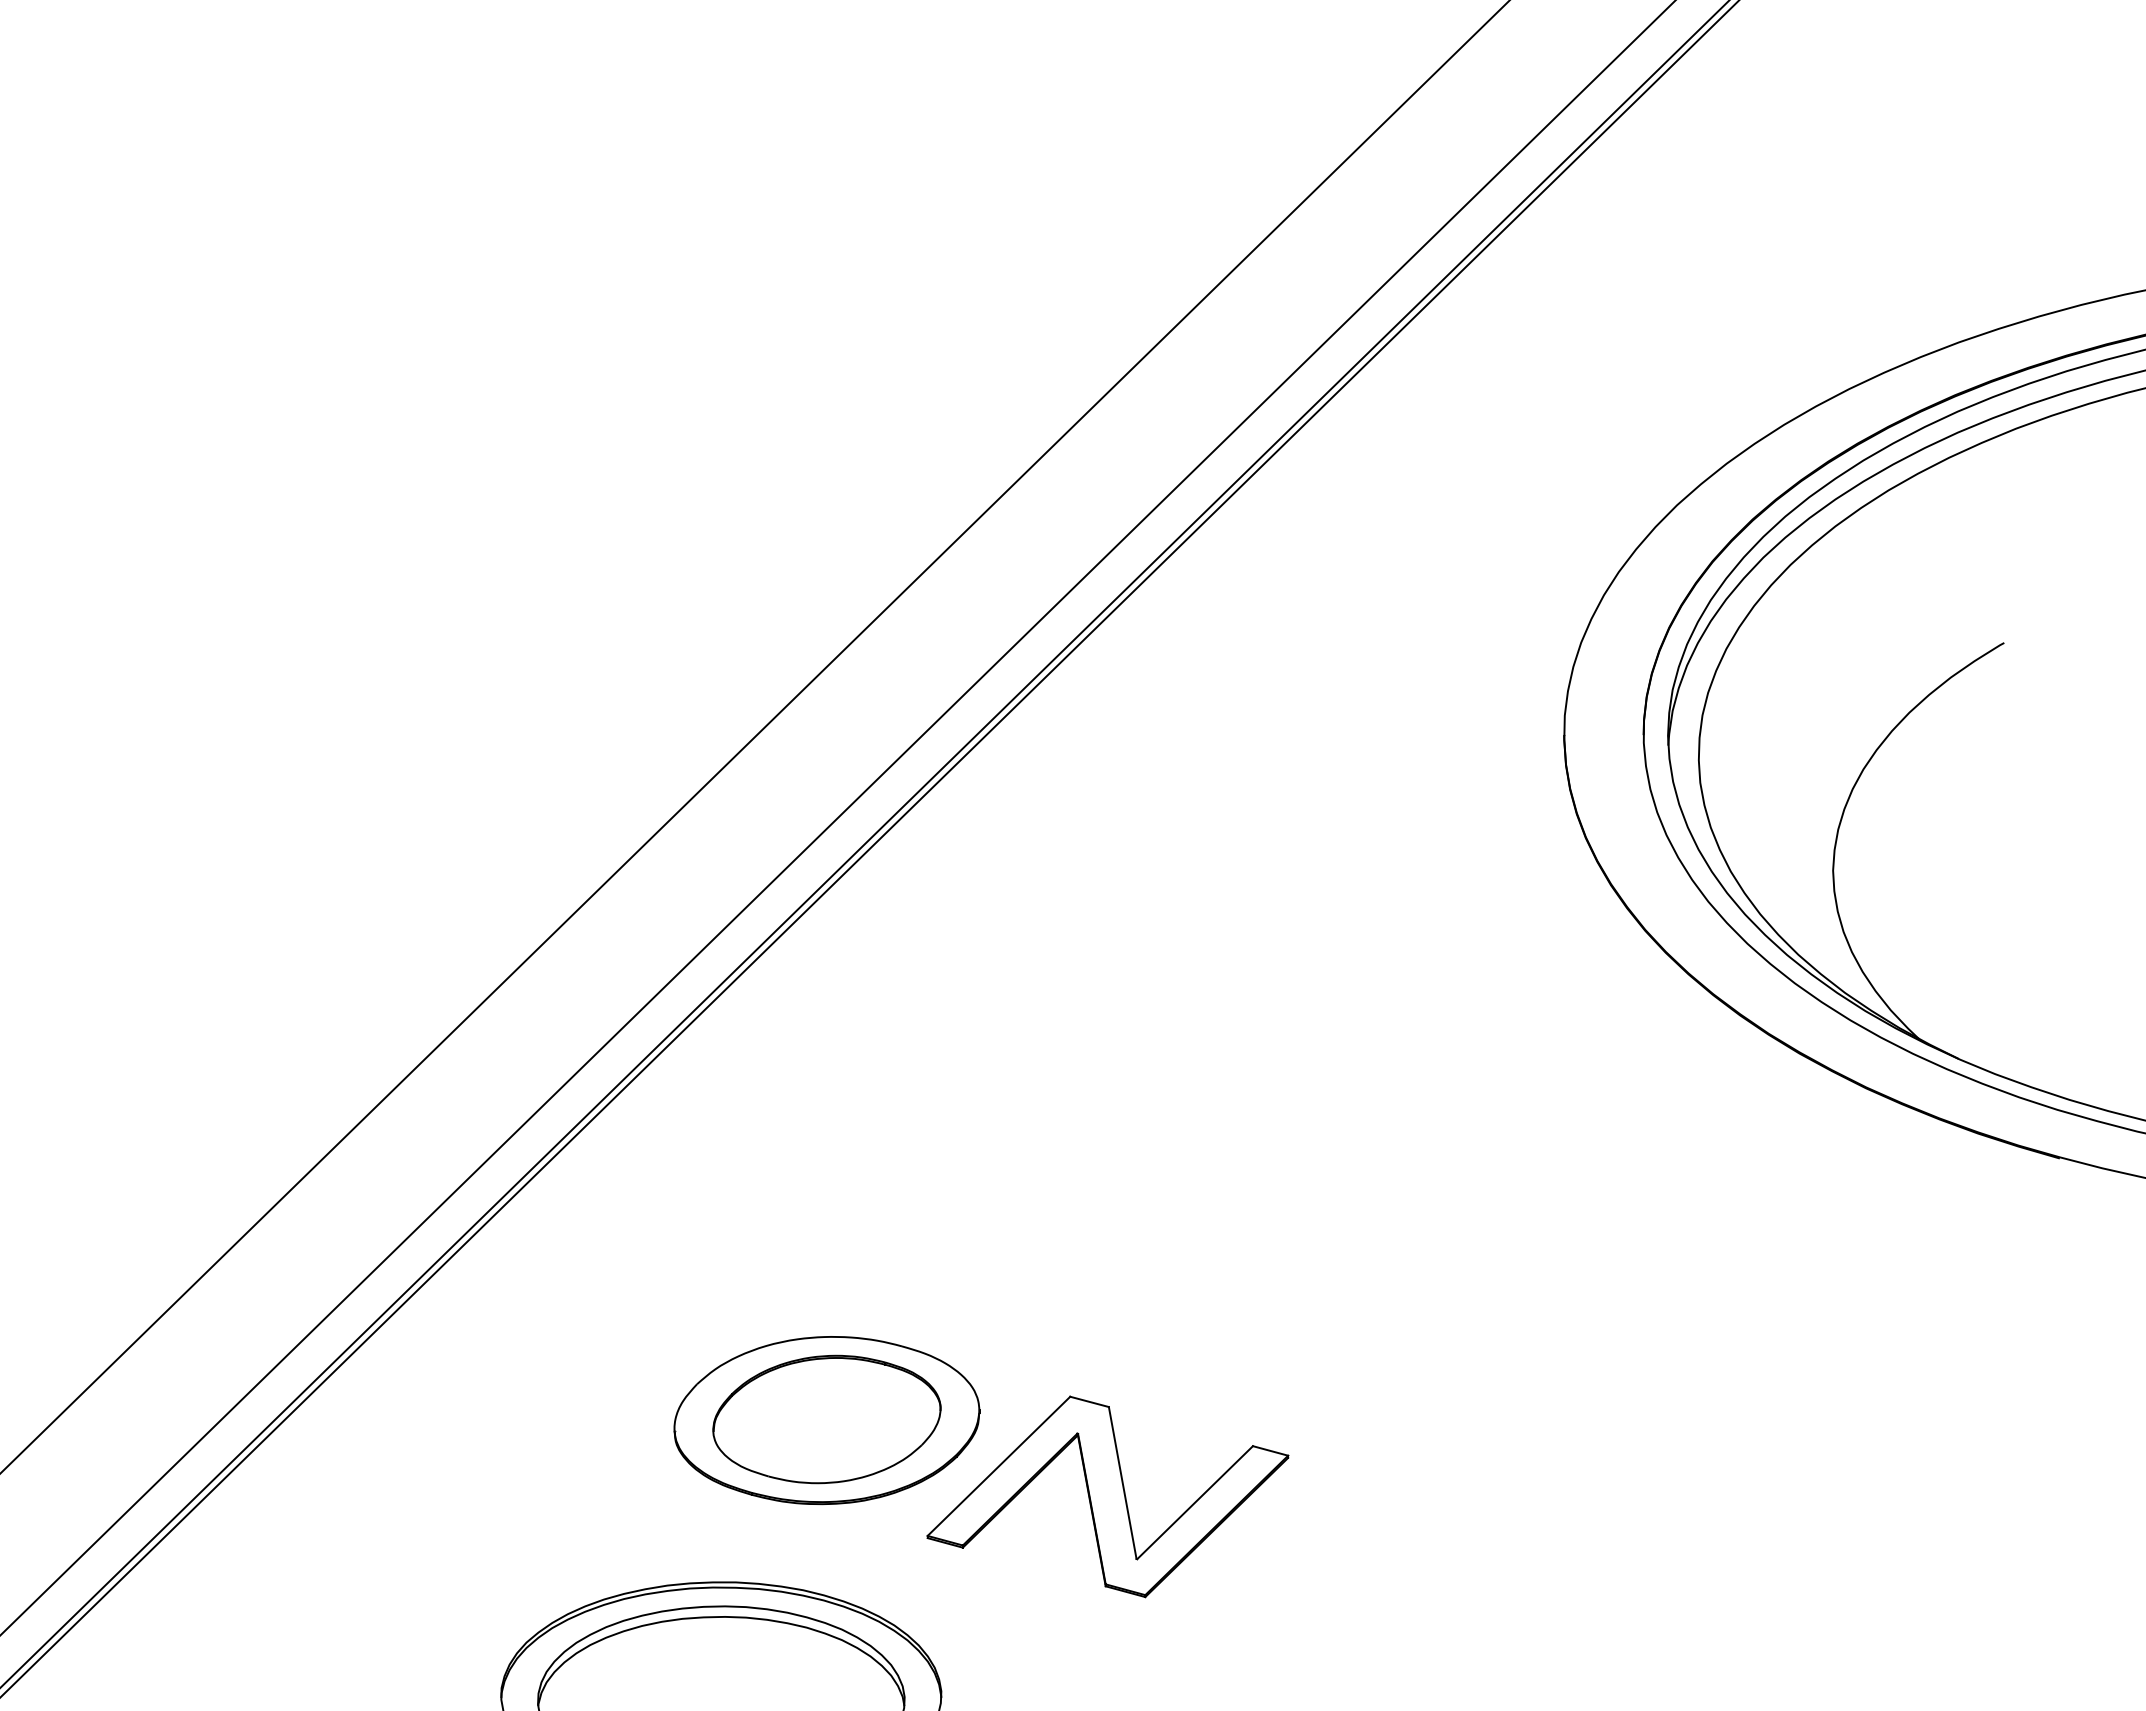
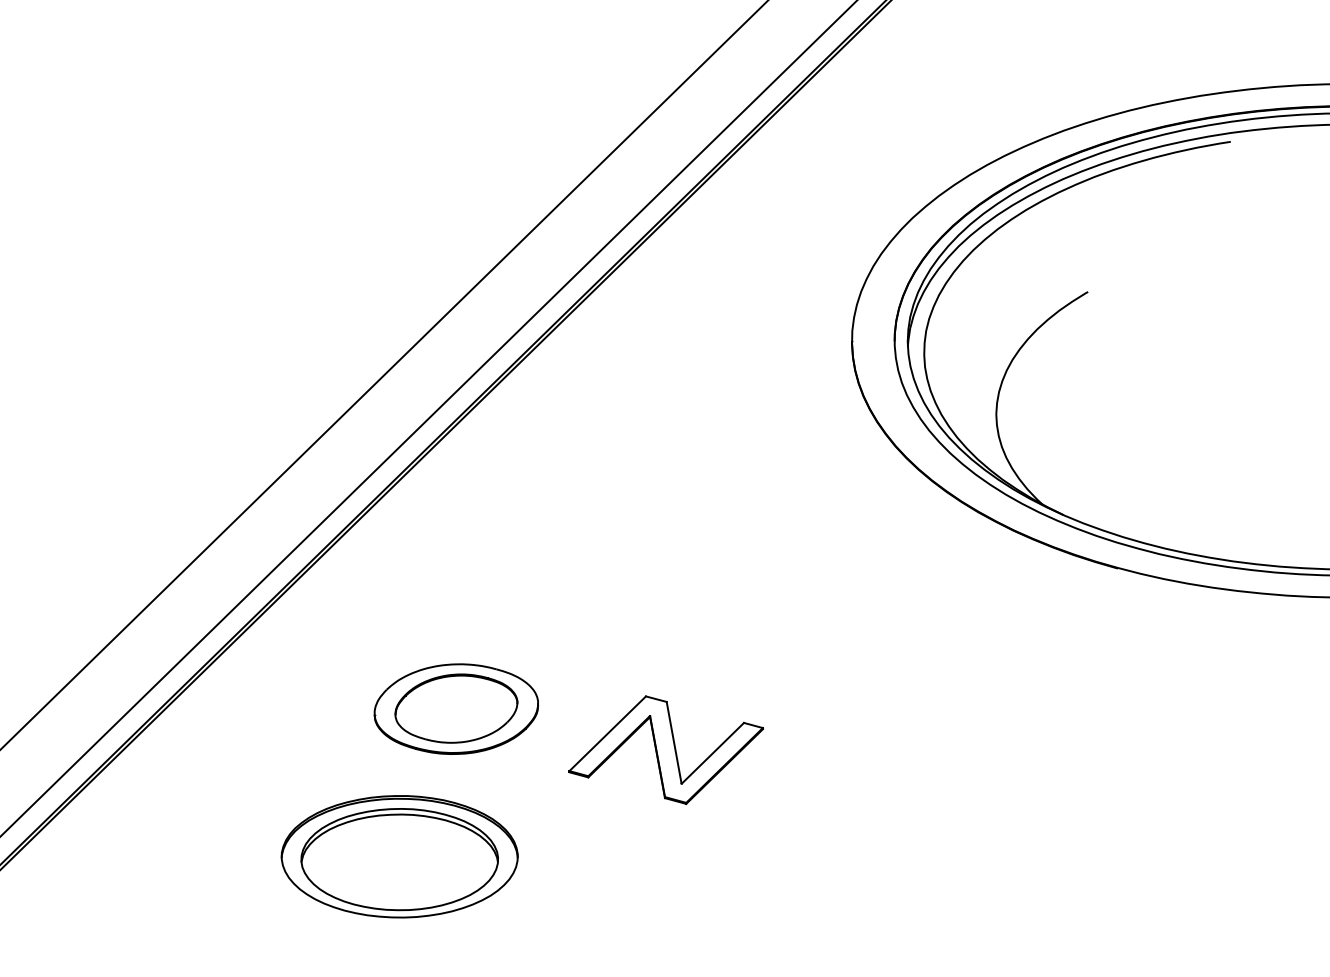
part: (1106, 1495) -> (665, 749), moved

